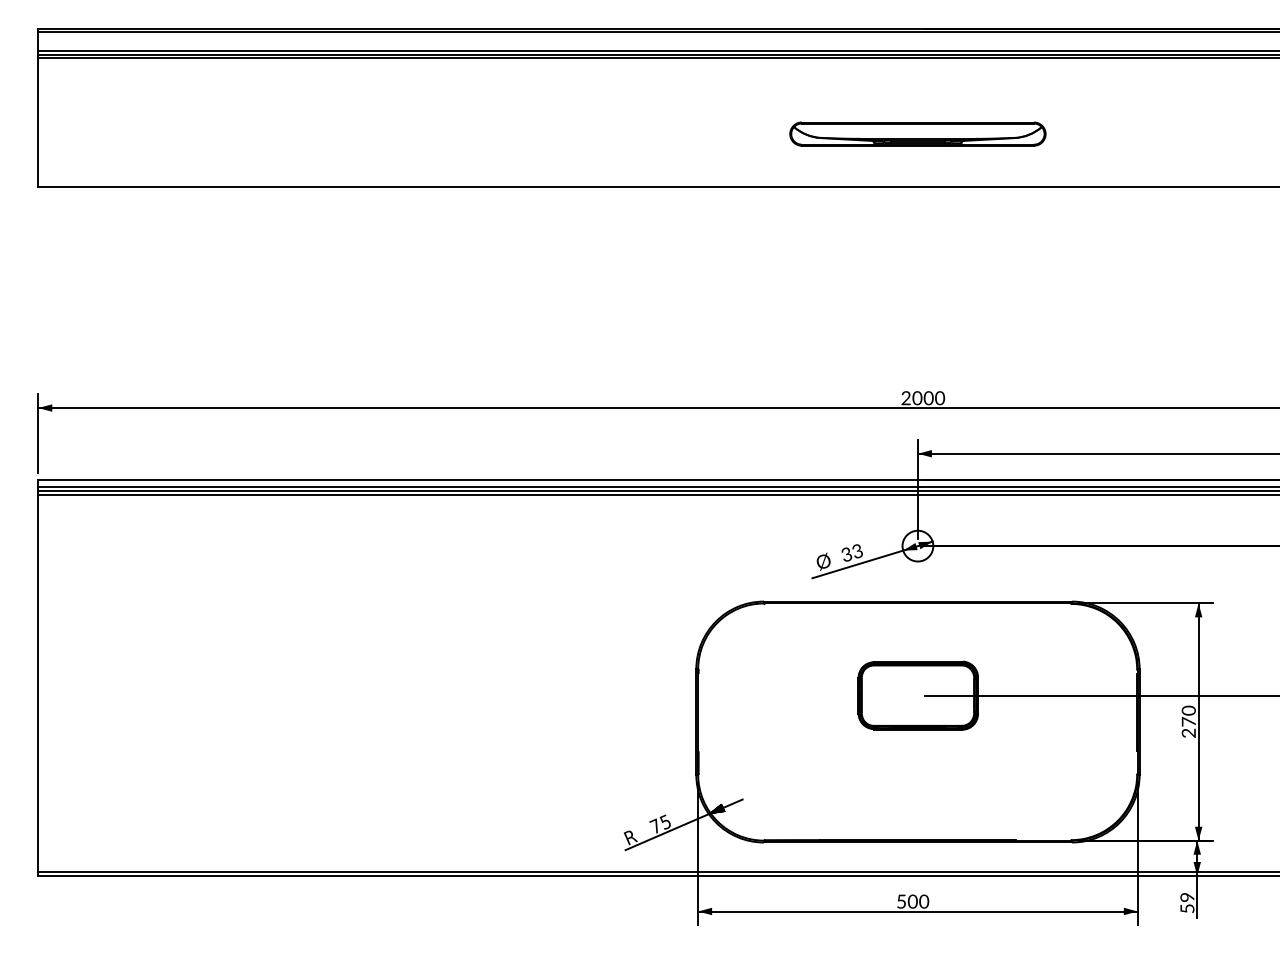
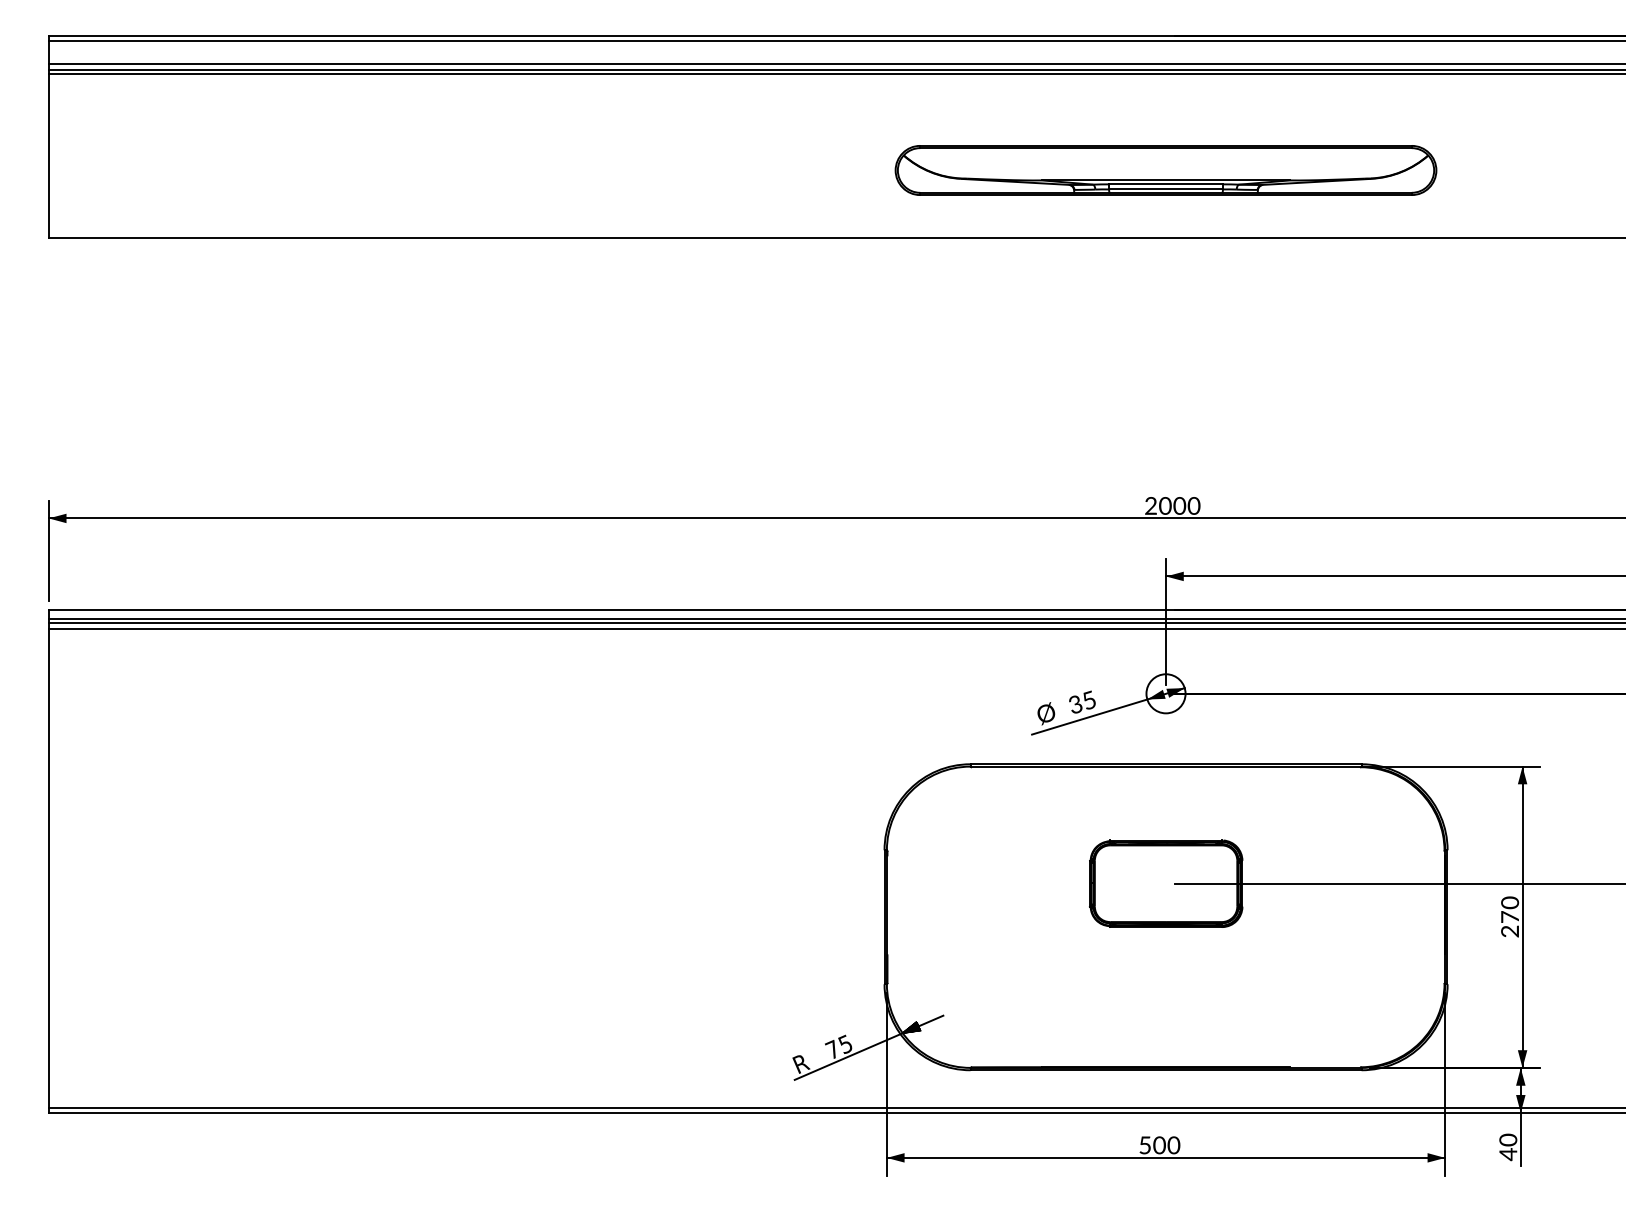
part: (917, 134) -> (1165, 170), size x1.67
text: (857, 550) -> (1089, 699), 33 -> 35
text: (1187, 903) -> (1508, 1147), 59 -> 40

